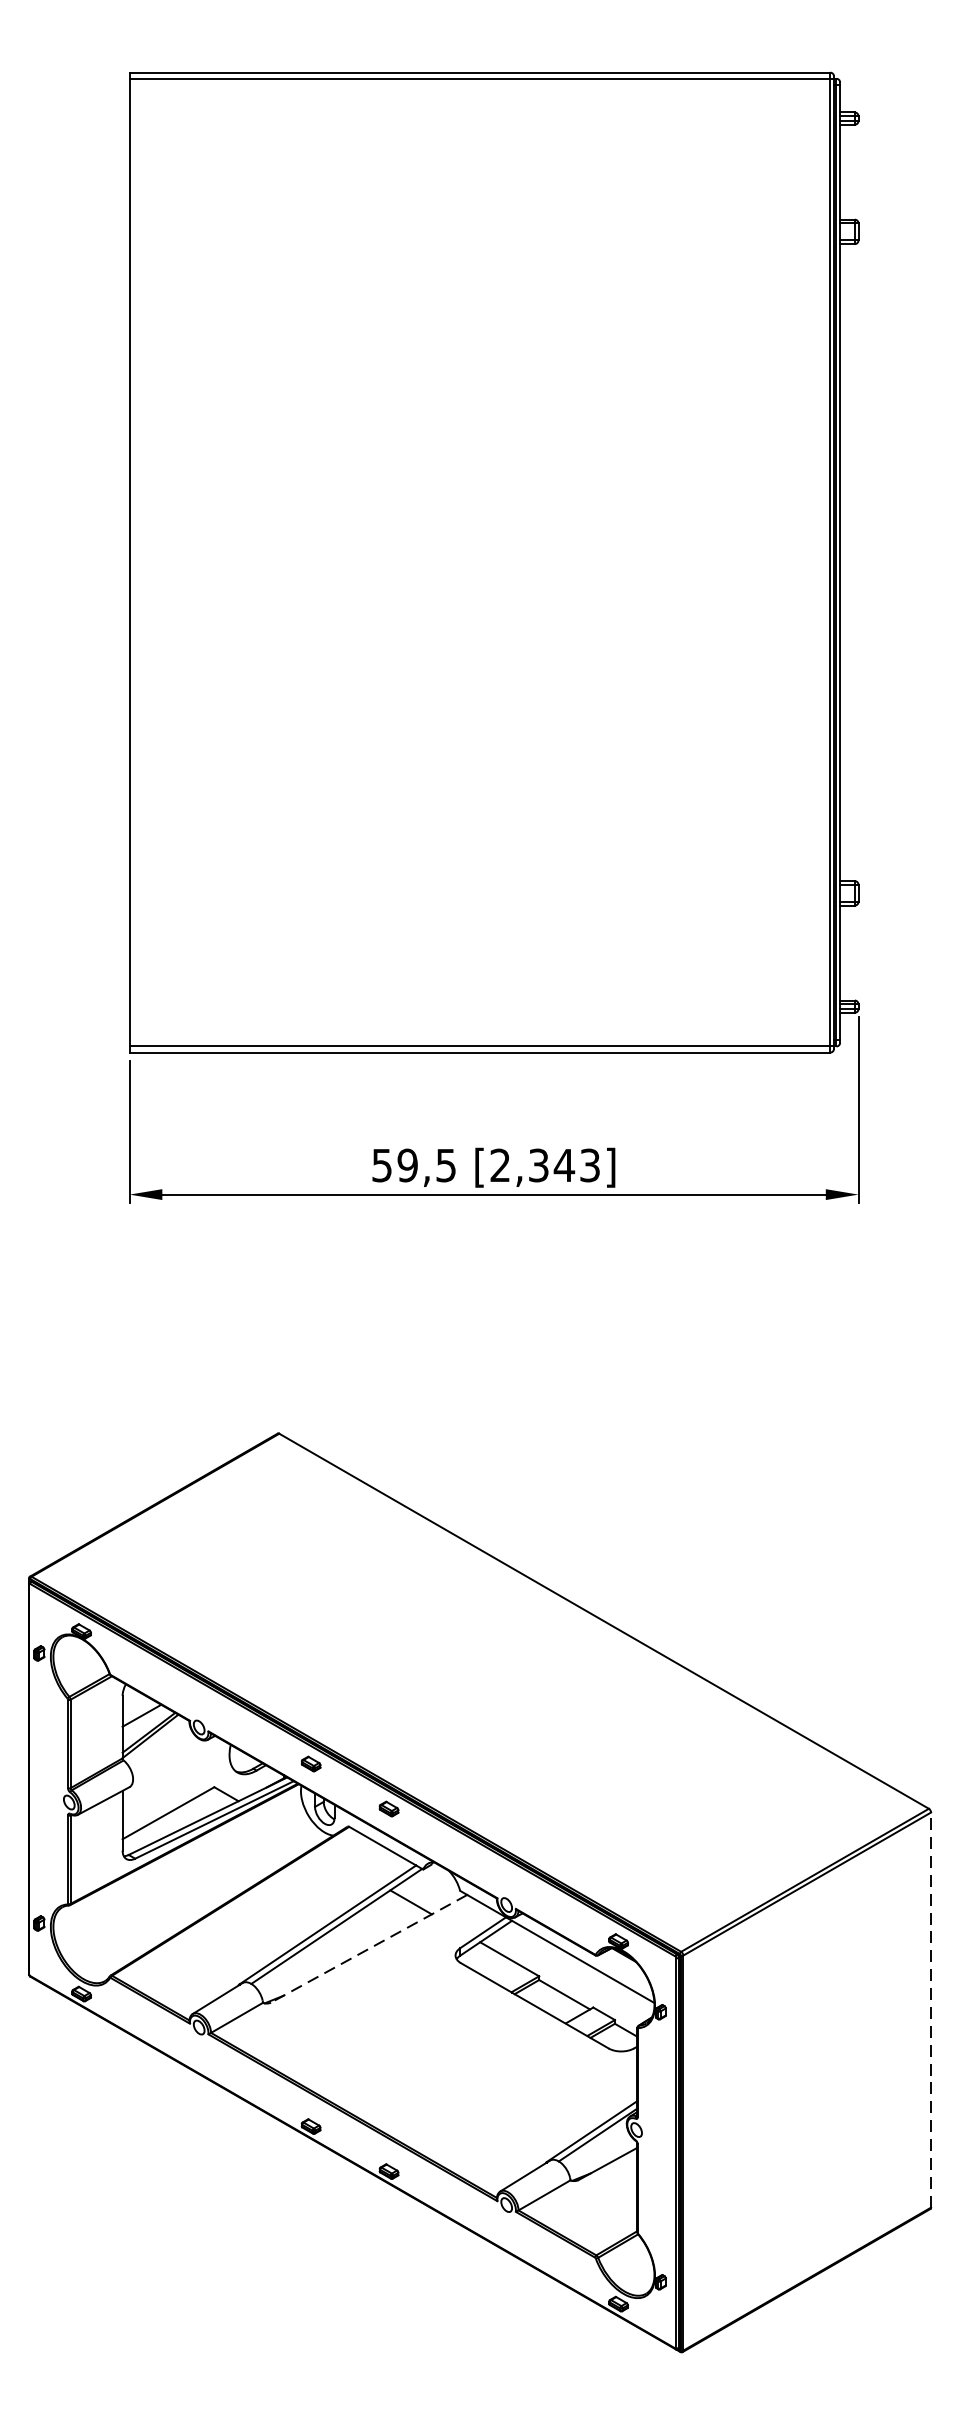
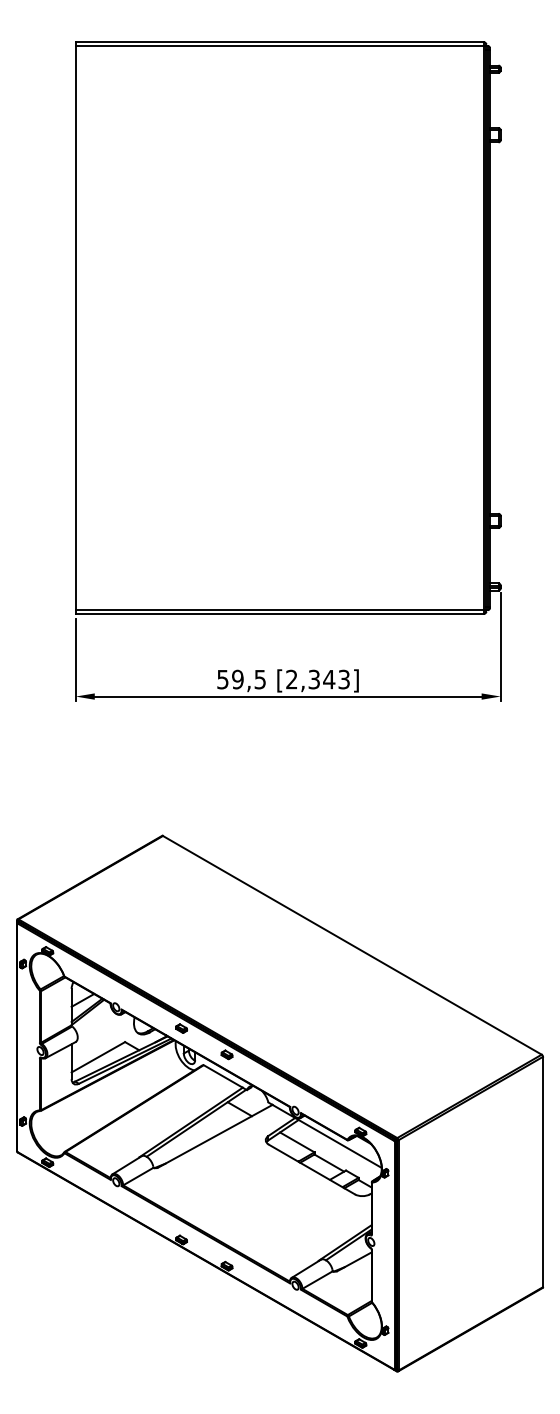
line: (367, 1949) -> (214, 1136), dashed -> solid
line: (931, 2009) -> (543, 1171), dashed -> solid

